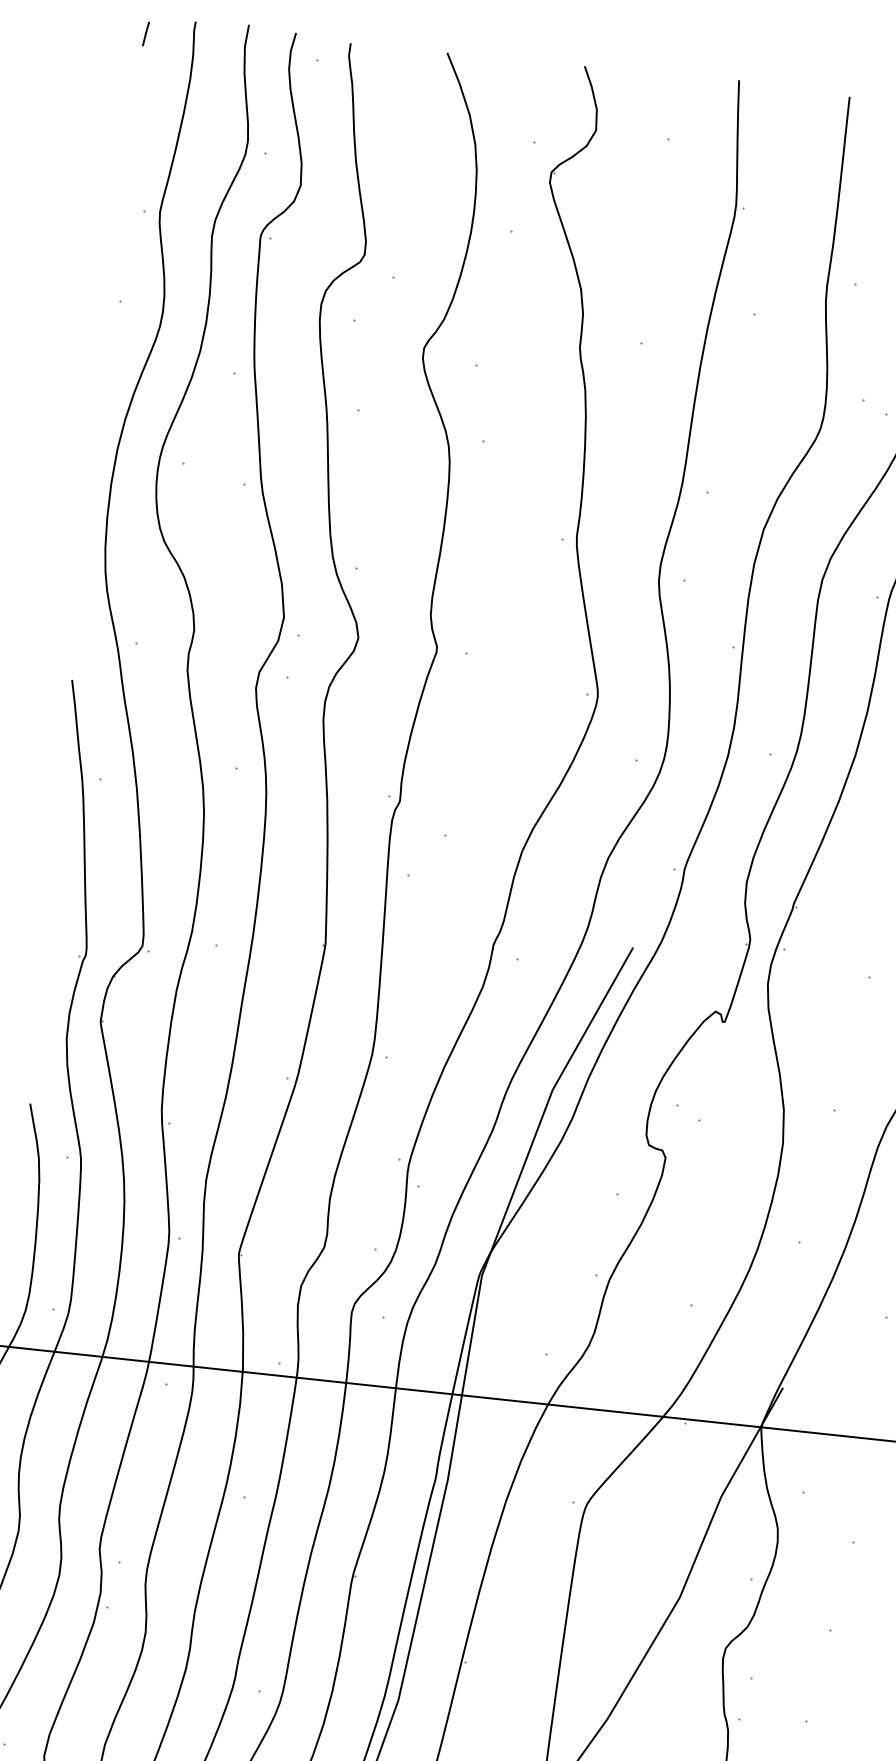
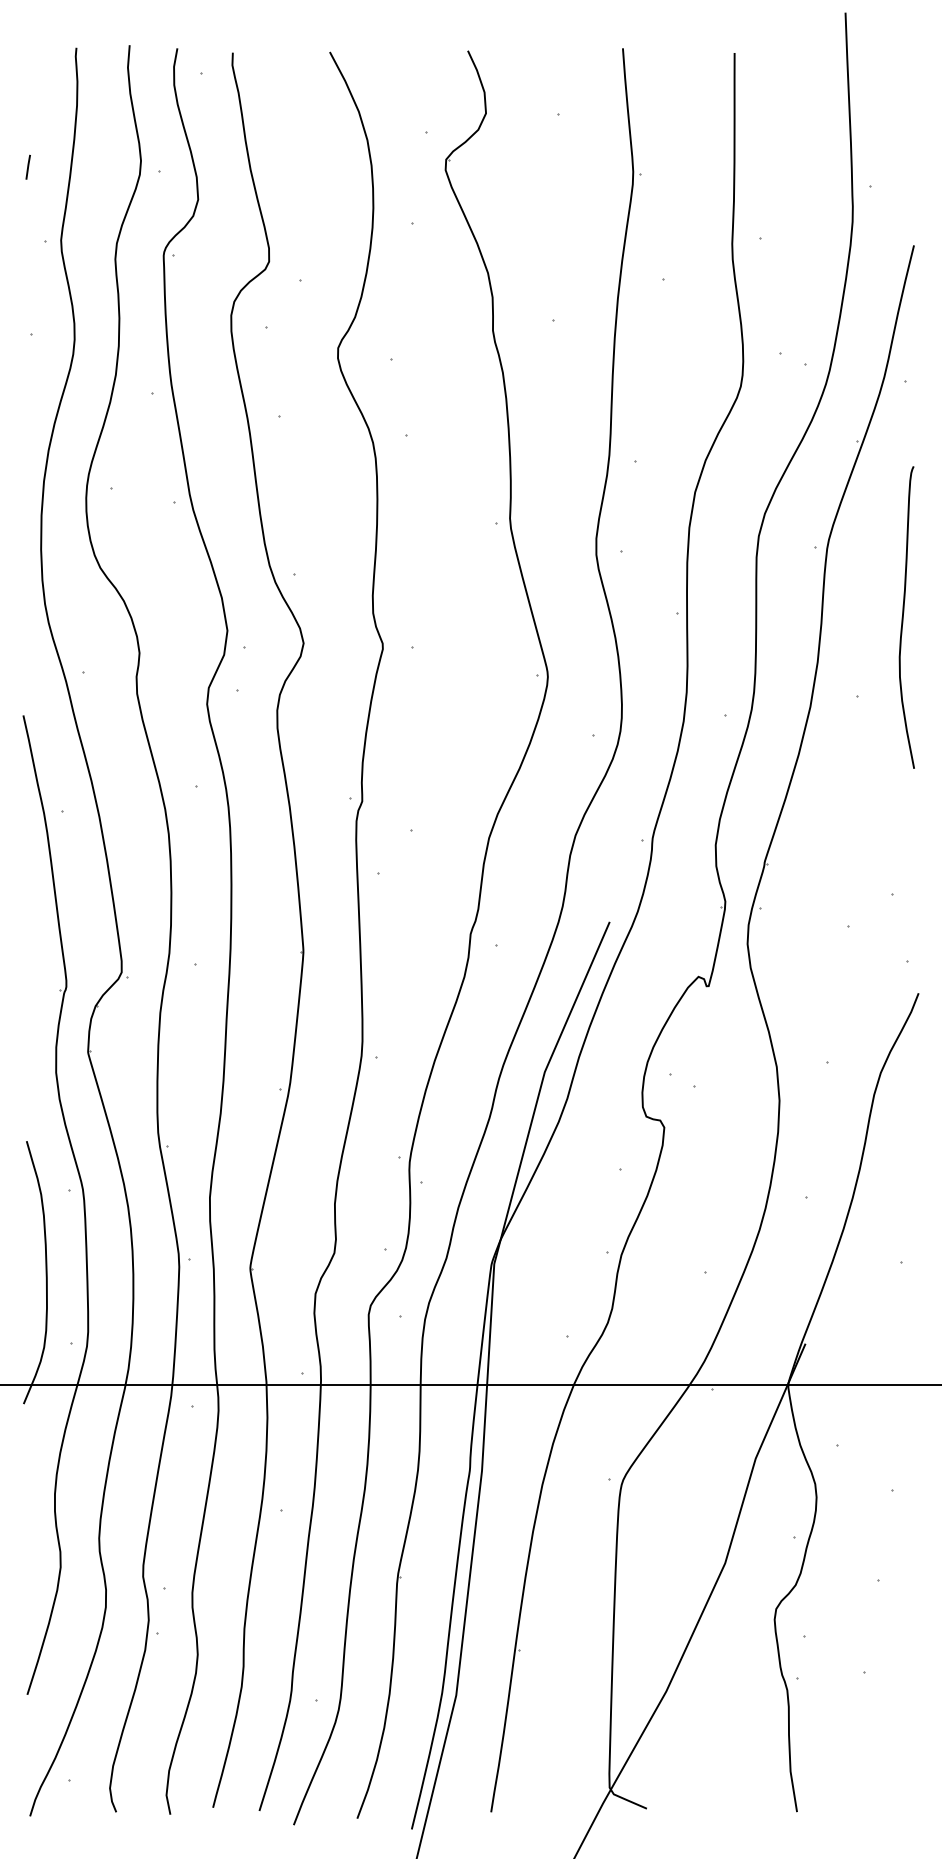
line: (145, 33) -> (27, 166), moved

